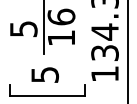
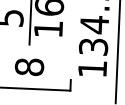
text: (44, 74) -> (28, 66), 5 -> 8

